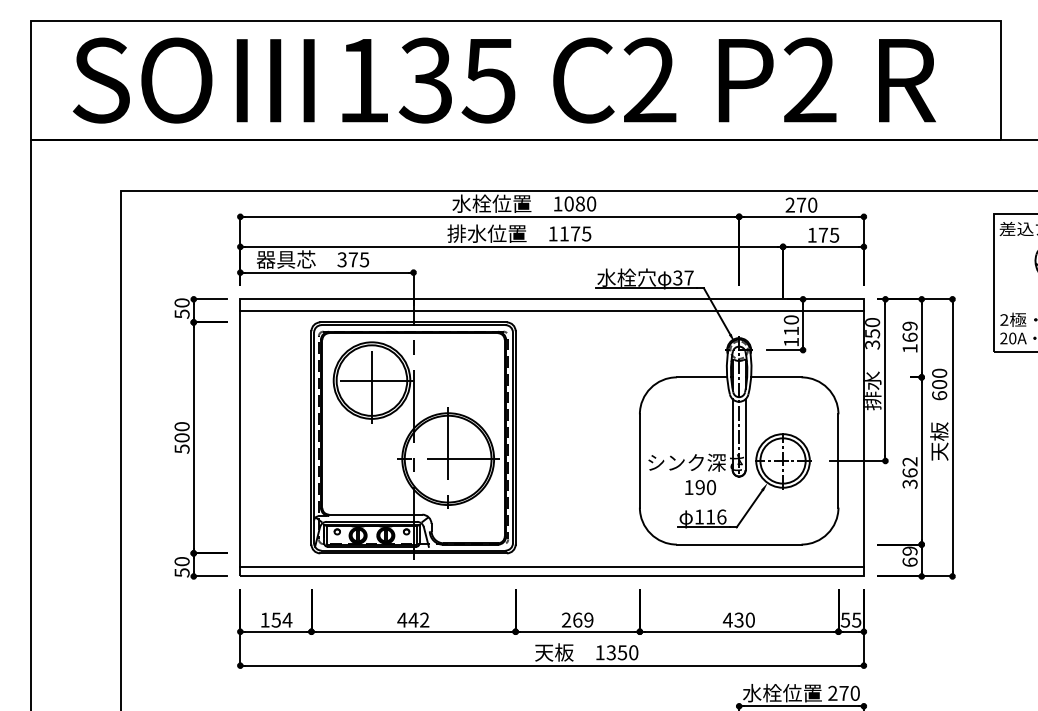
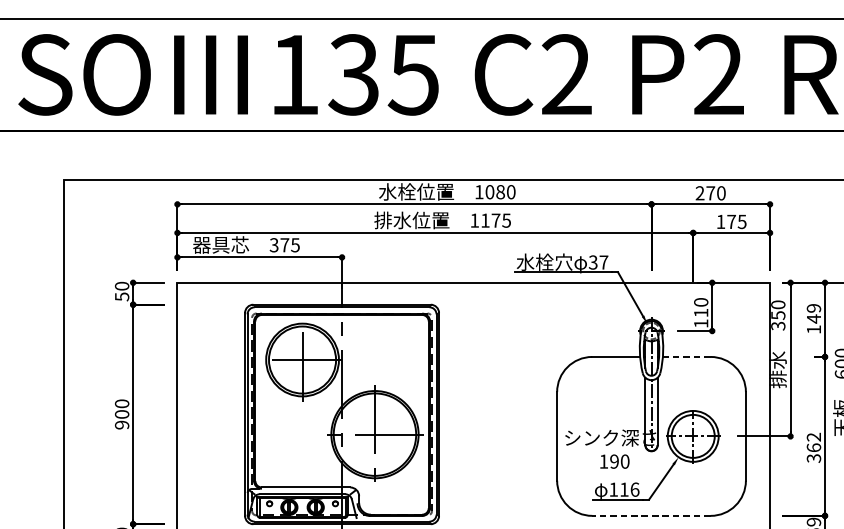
line: (551, 310) -> (473, 293), removed
text: (909, 337) -> (813, 319), 169 -> 149
line: (775, 377) -> (686, 357), solid -> dashed
text: (181, 448) -> (121, 424), 500 -> 900
line: (738, 544) -> (650, 515), solid -> dashed

